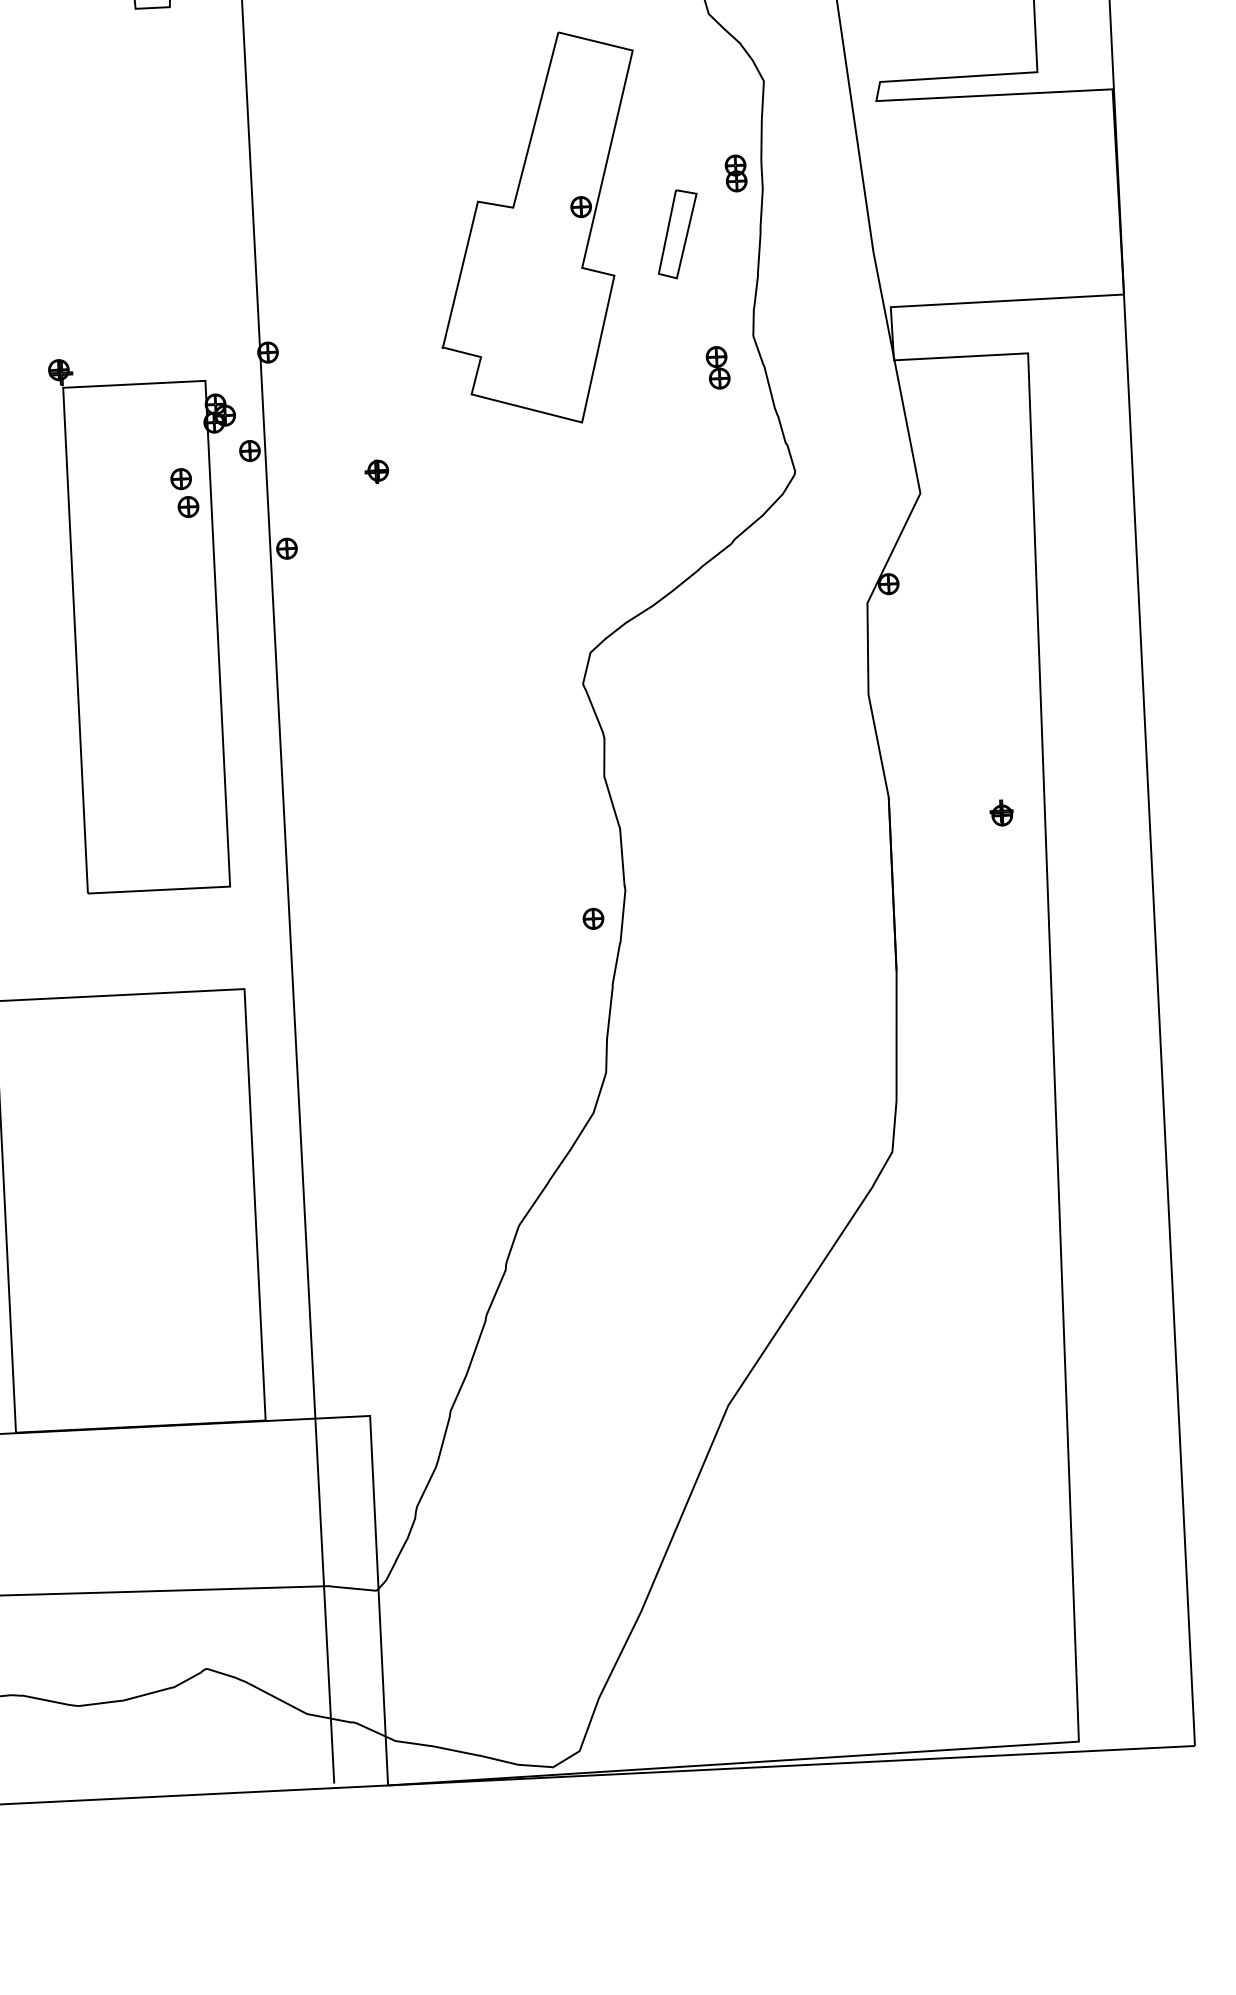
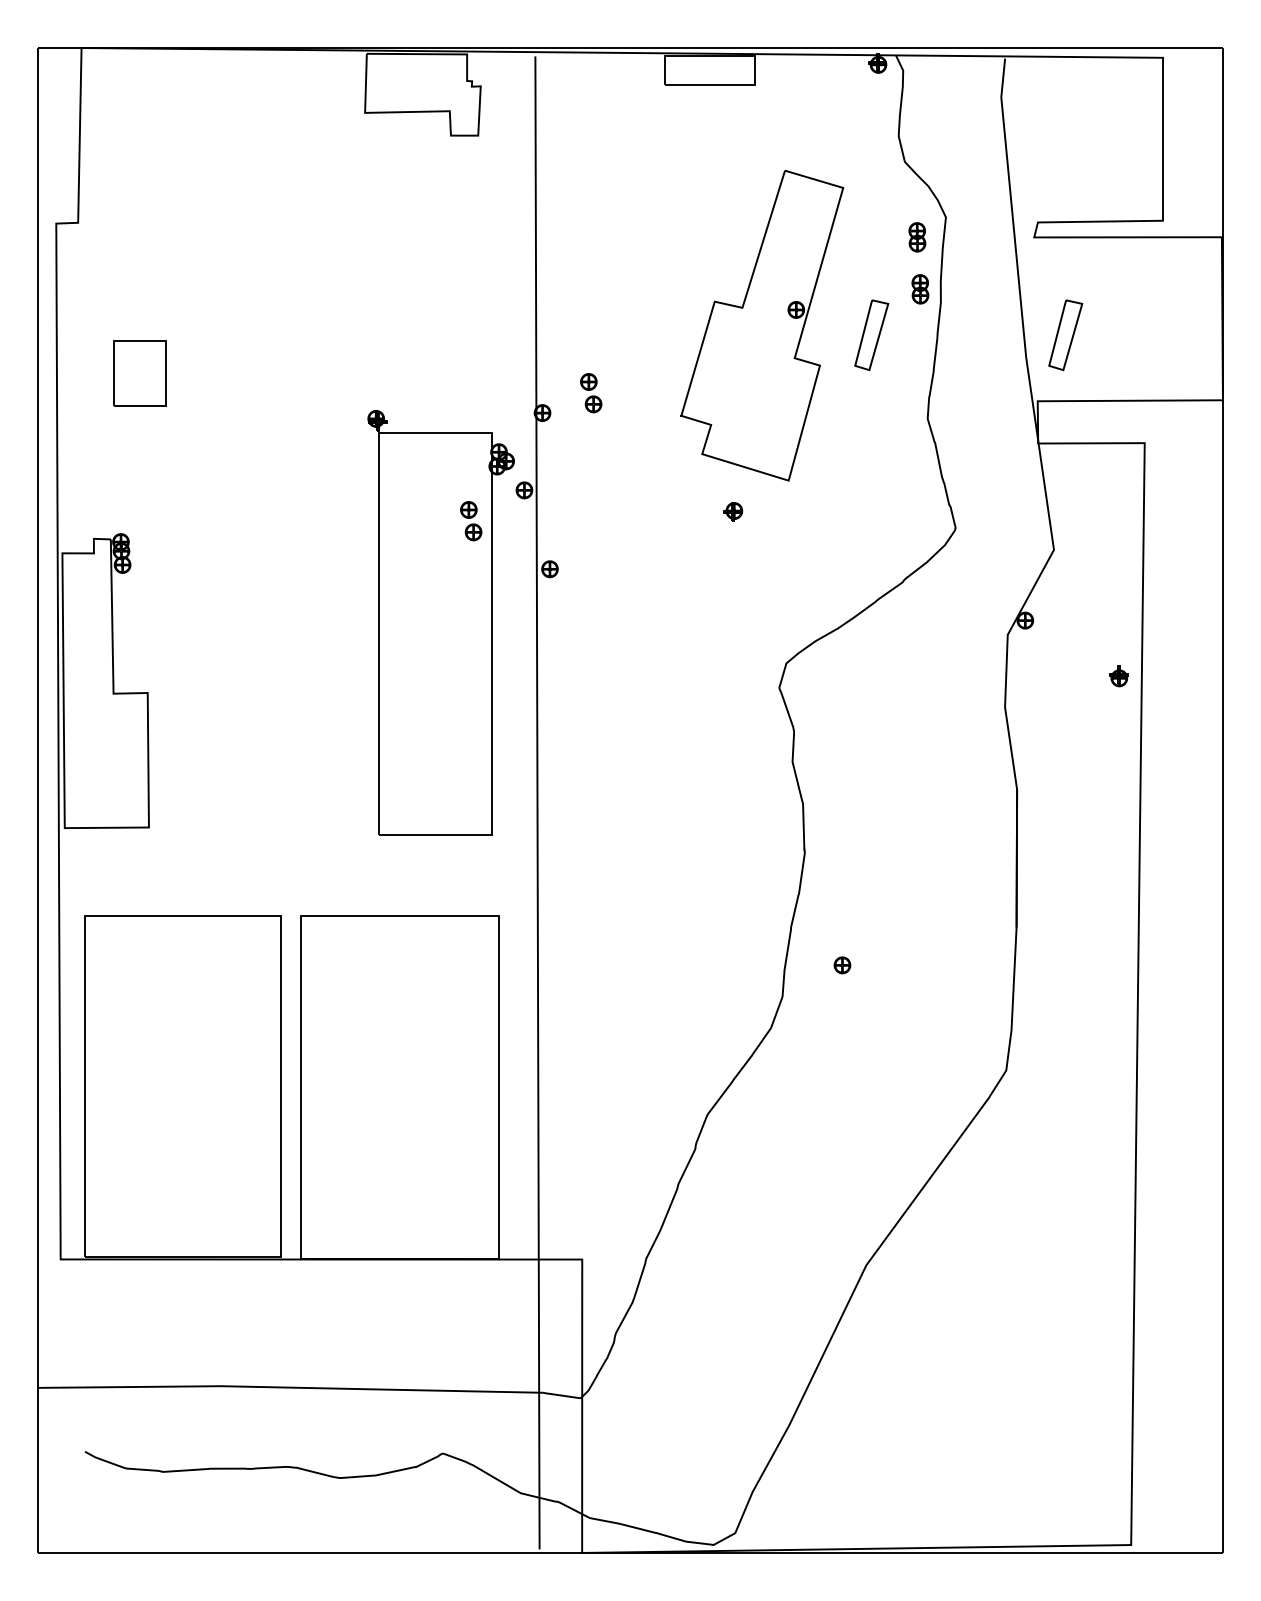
part: (729, 108) -> (917, 237), added
part: (921, 222) -> (1065, 335), added
part: (328, 324) -> (591, 393), added
part: (718, 367) -> (898, 442), removed
part: (377, 471) -> (733, 511), moved
part: (1001, 813) -> (1118, 676), moved
part: (593, 919) -> (842, 965), moved

